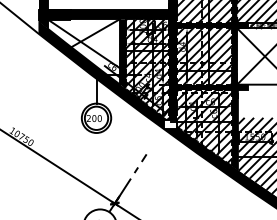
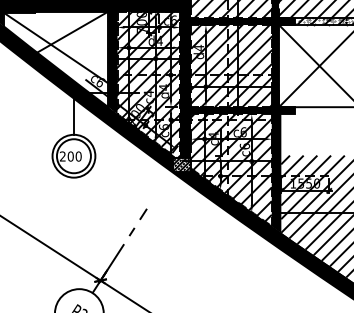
hatch: (170, 124) -> (181, 165), added

